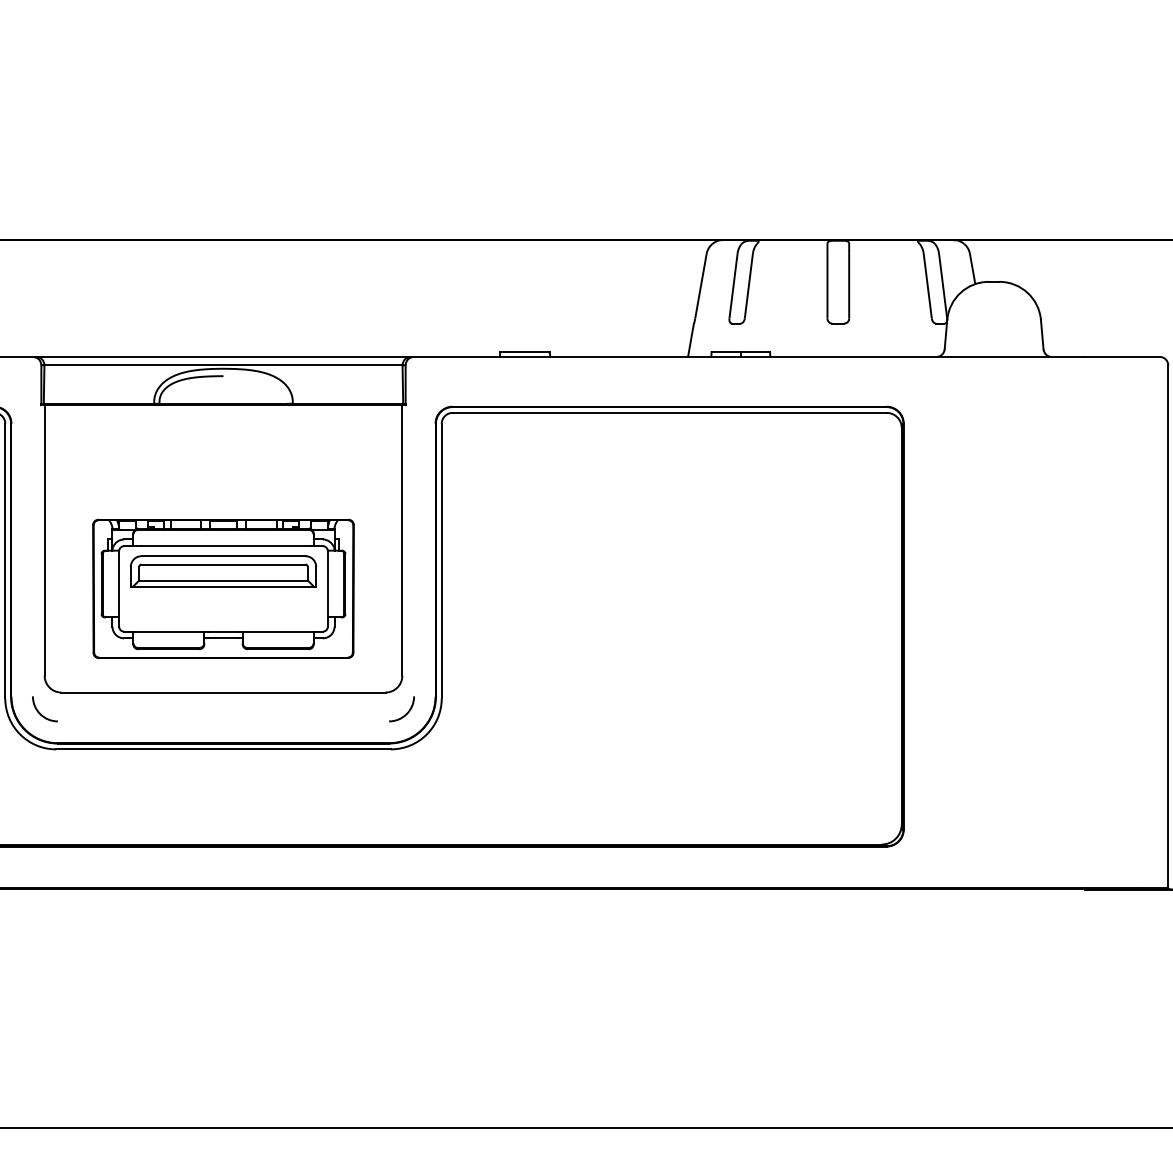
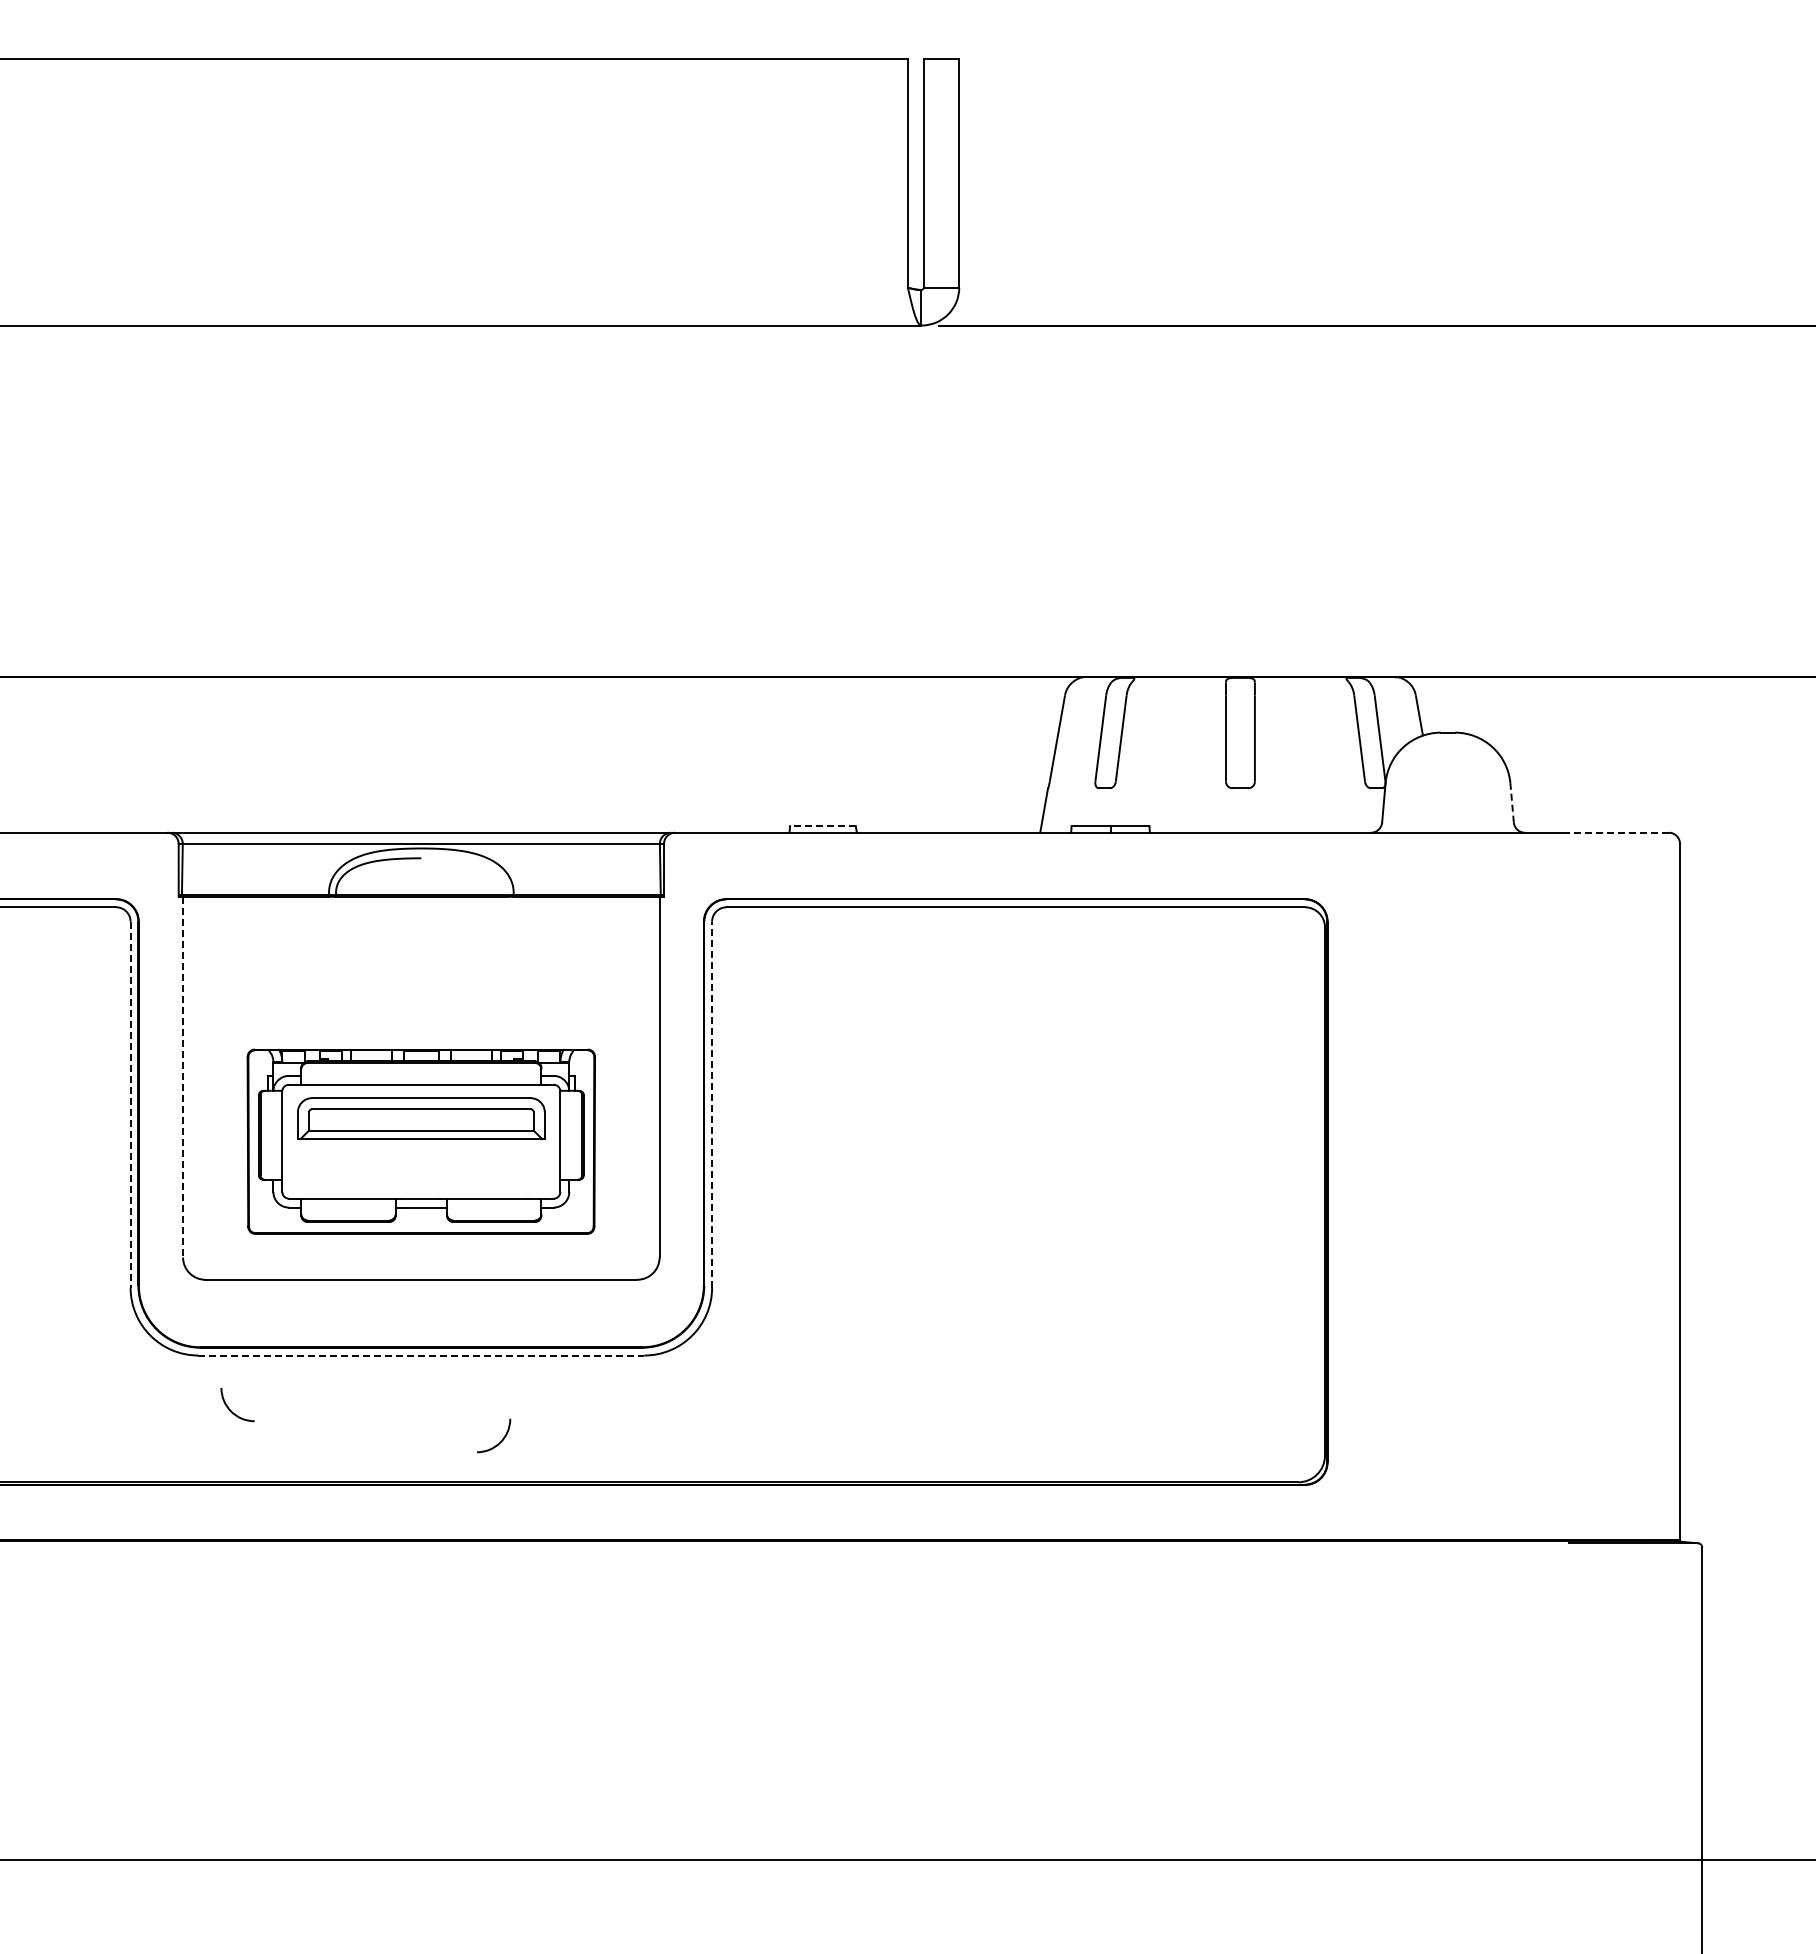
line: (1042, 334) -> (1512, 802), solid -> dashed
line: (524, 352) -> (822, 826), solid -> dashed
line: (1122, 356) -> (1618, 832), solid -> dashed
line: (44, 540) -> (183, 1077), solid -> dashed
line: (5, 560) -> (130, 1104), solid -> dashed
line: (442, 560) -> (712, 1104), solid -> dashed
curve: (40, 713) -> (231, 1410), moved
curve: (406, 713) -> (500, 1441), moved
line: (223, 749) -> (421, 1355), solid -> dashed

